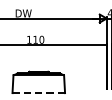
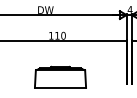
line: (38, 92) -> (60, 87), dashed -> solid

